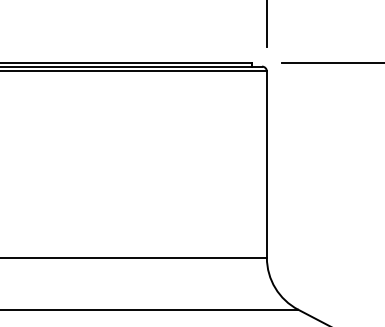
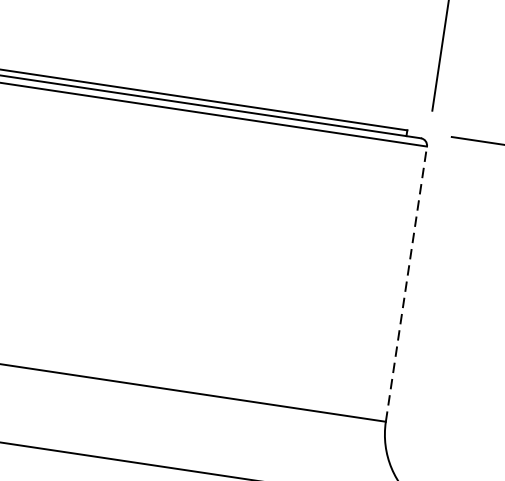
line: (266, 164) -> (405, 283), solid -> dashed

